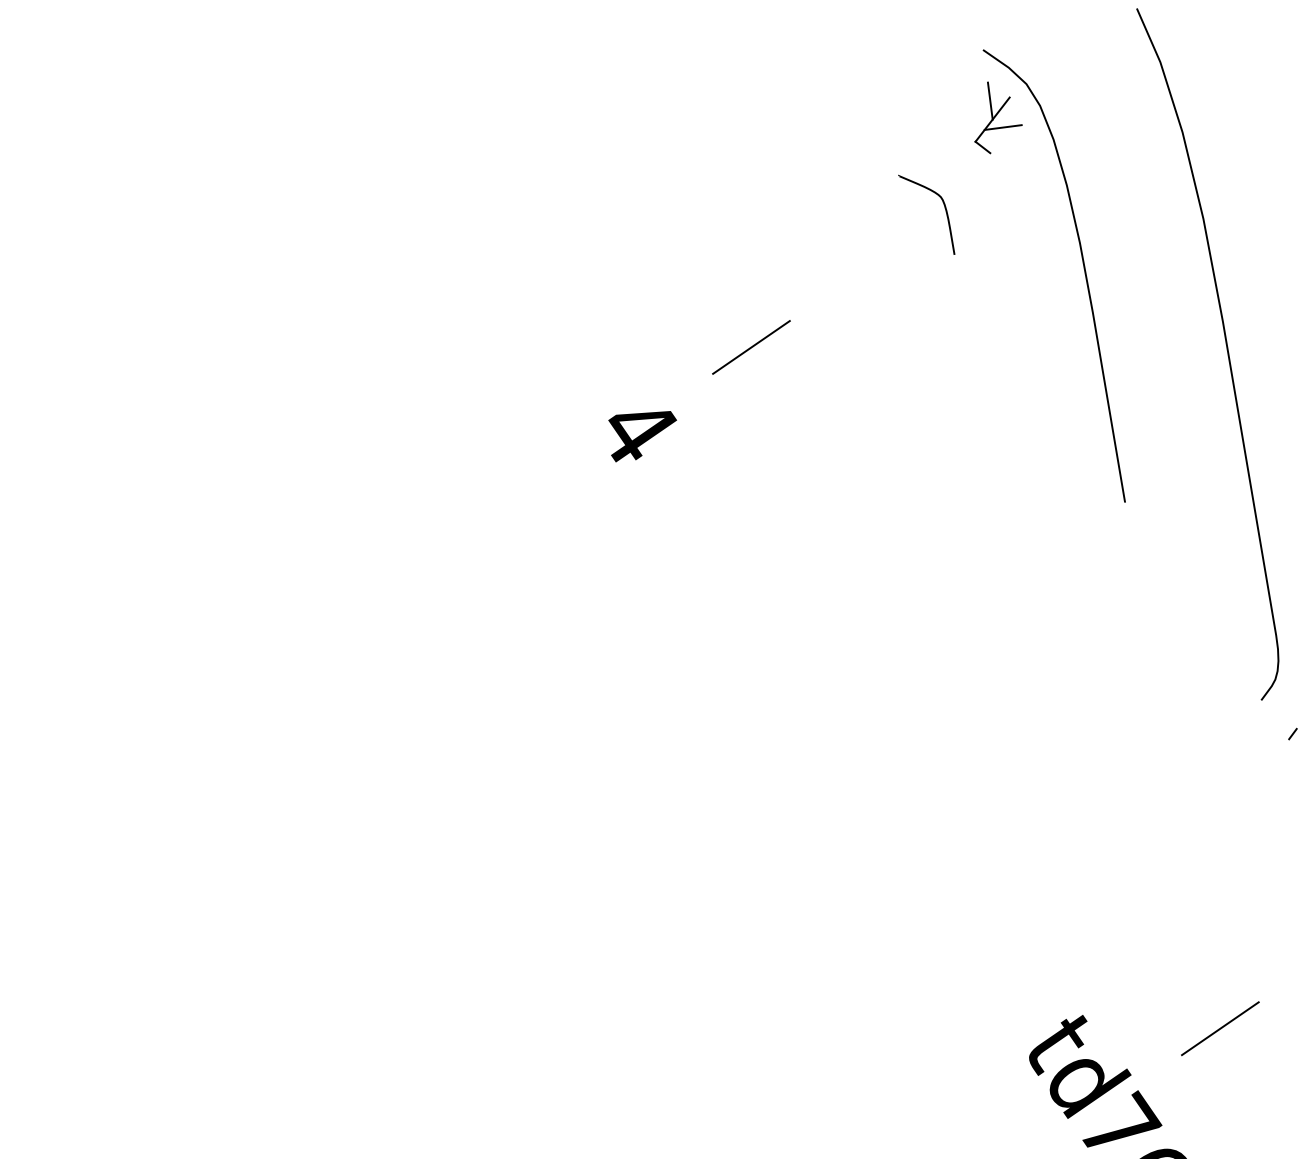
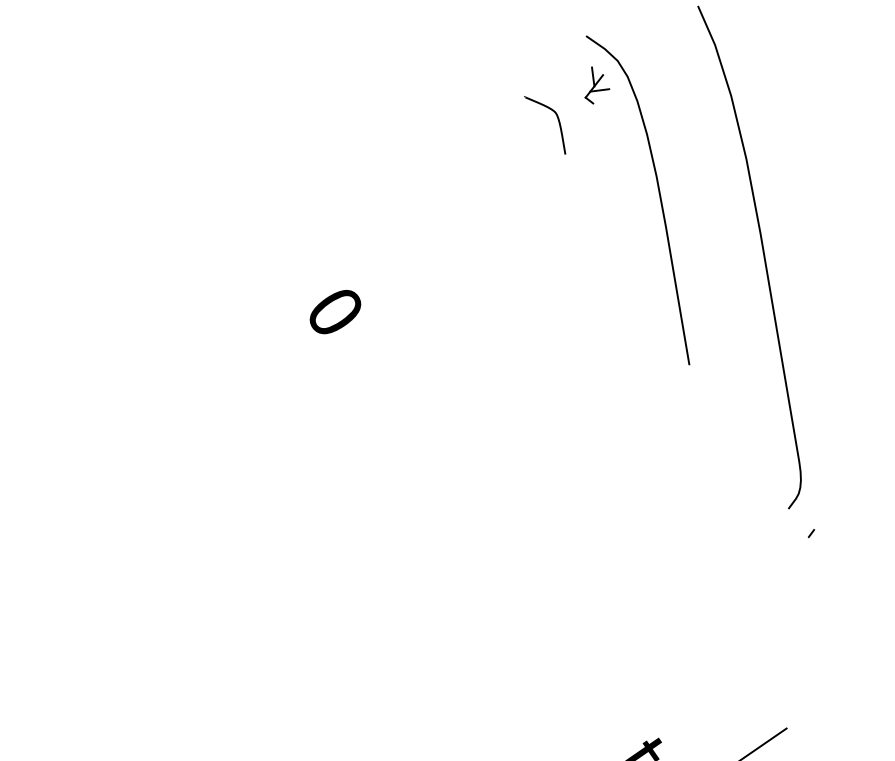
part: (998, 117) -> (597, 85), size x0.7
curve: (944, 208) -> (558, 120), moved
line: (751, 347) -> (417, 252), removed
text: (639, 430) -> (336, 312), 4 -> 0

